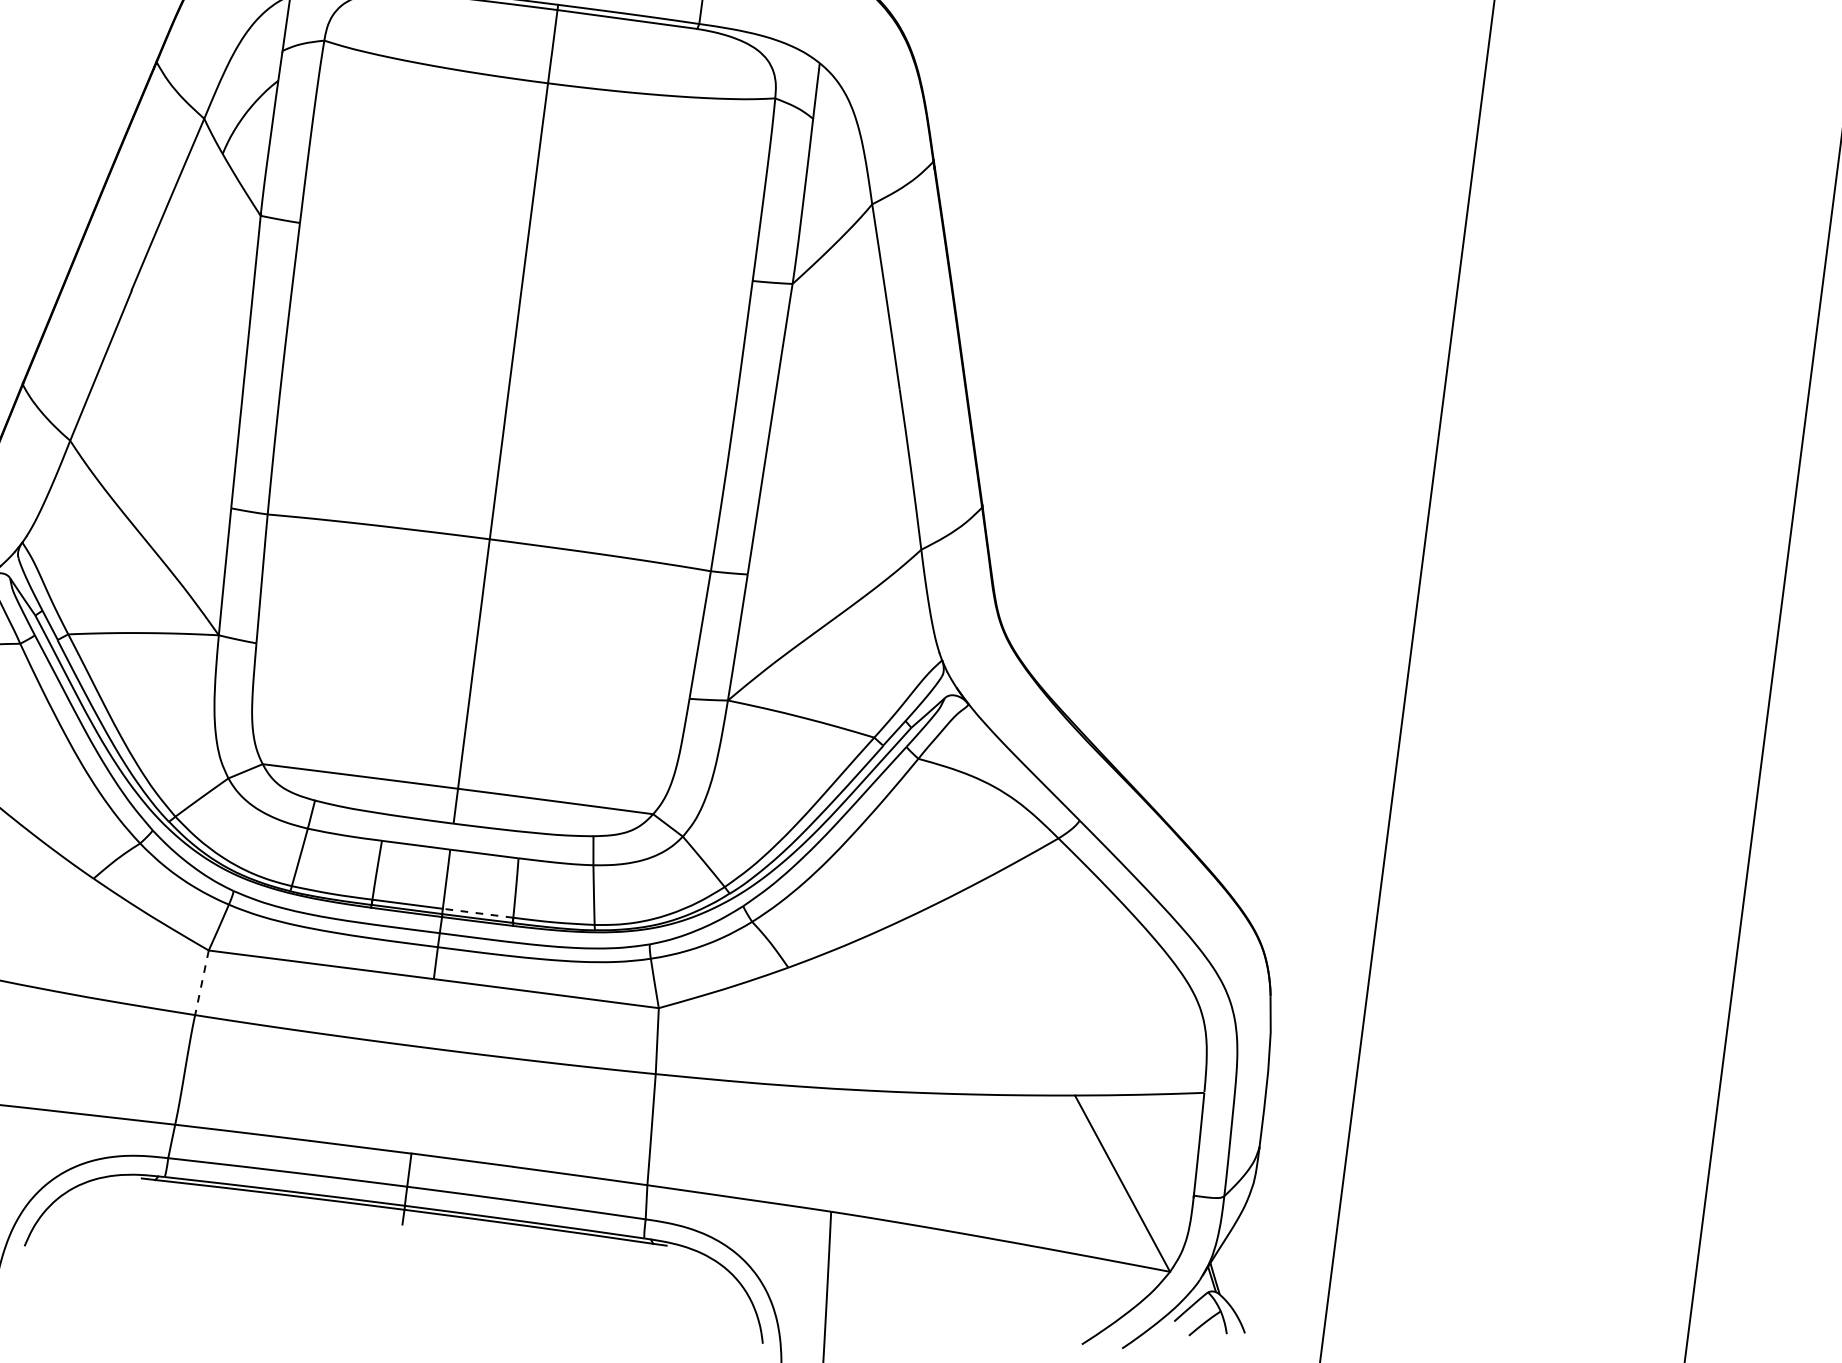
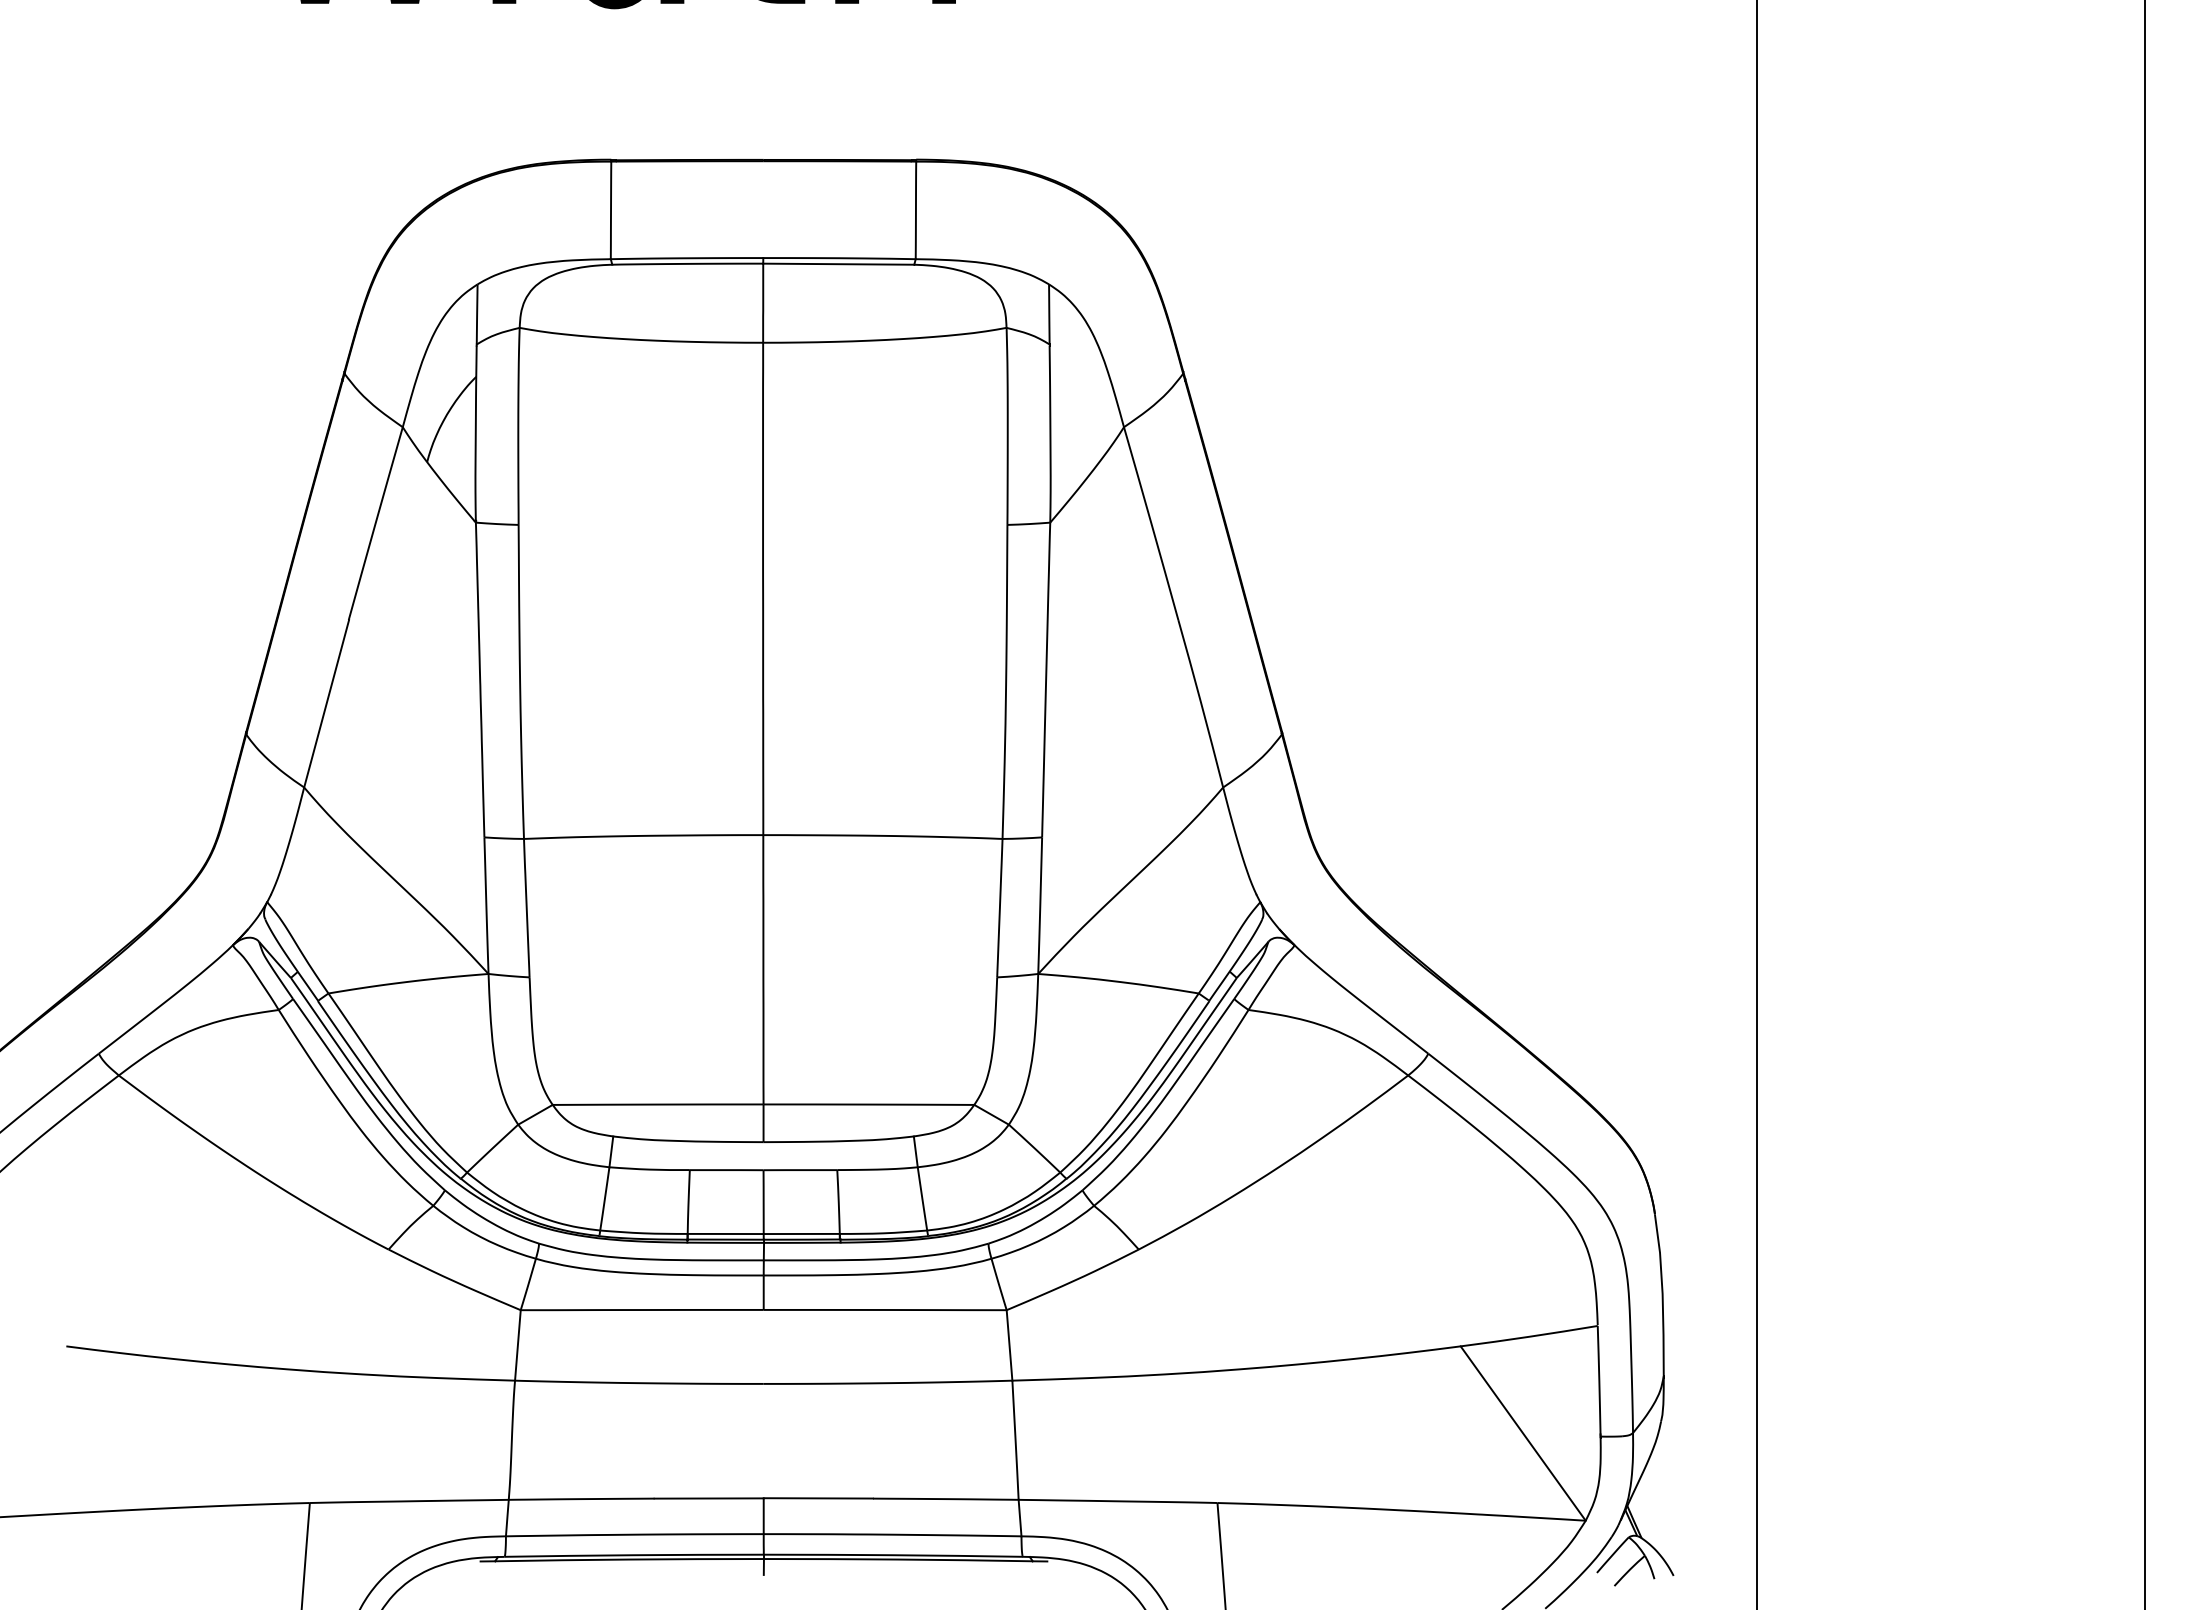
line: (477, 912) -> (801, 1233), dashed -> solid
line: (201, 982) -> (517, 1345), dashed -> solid

